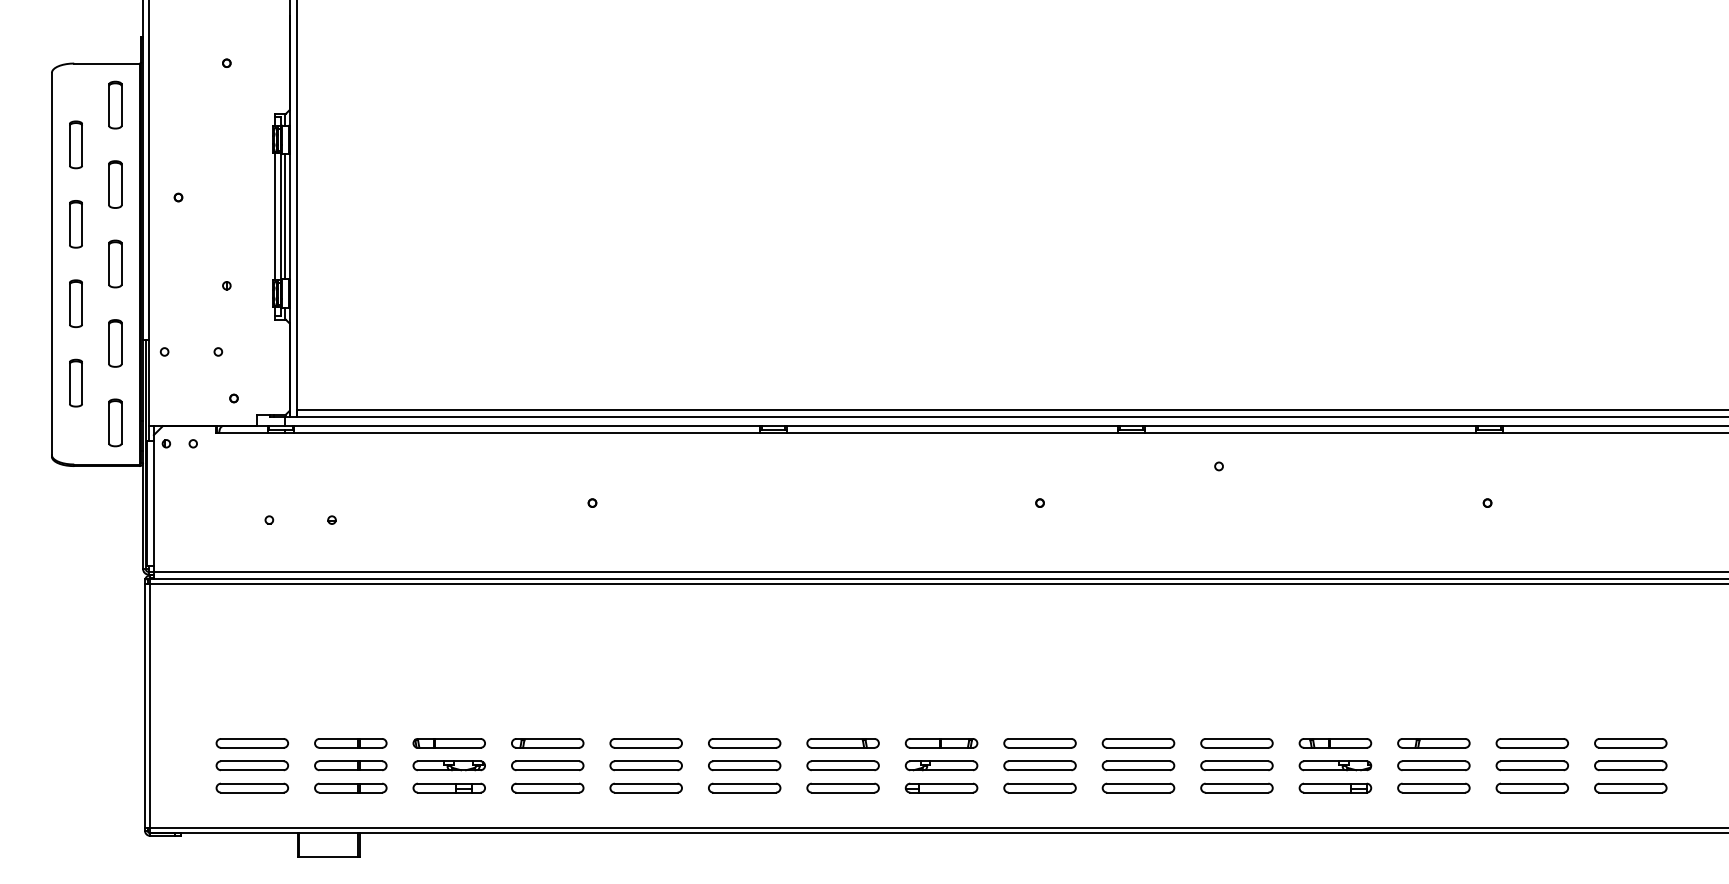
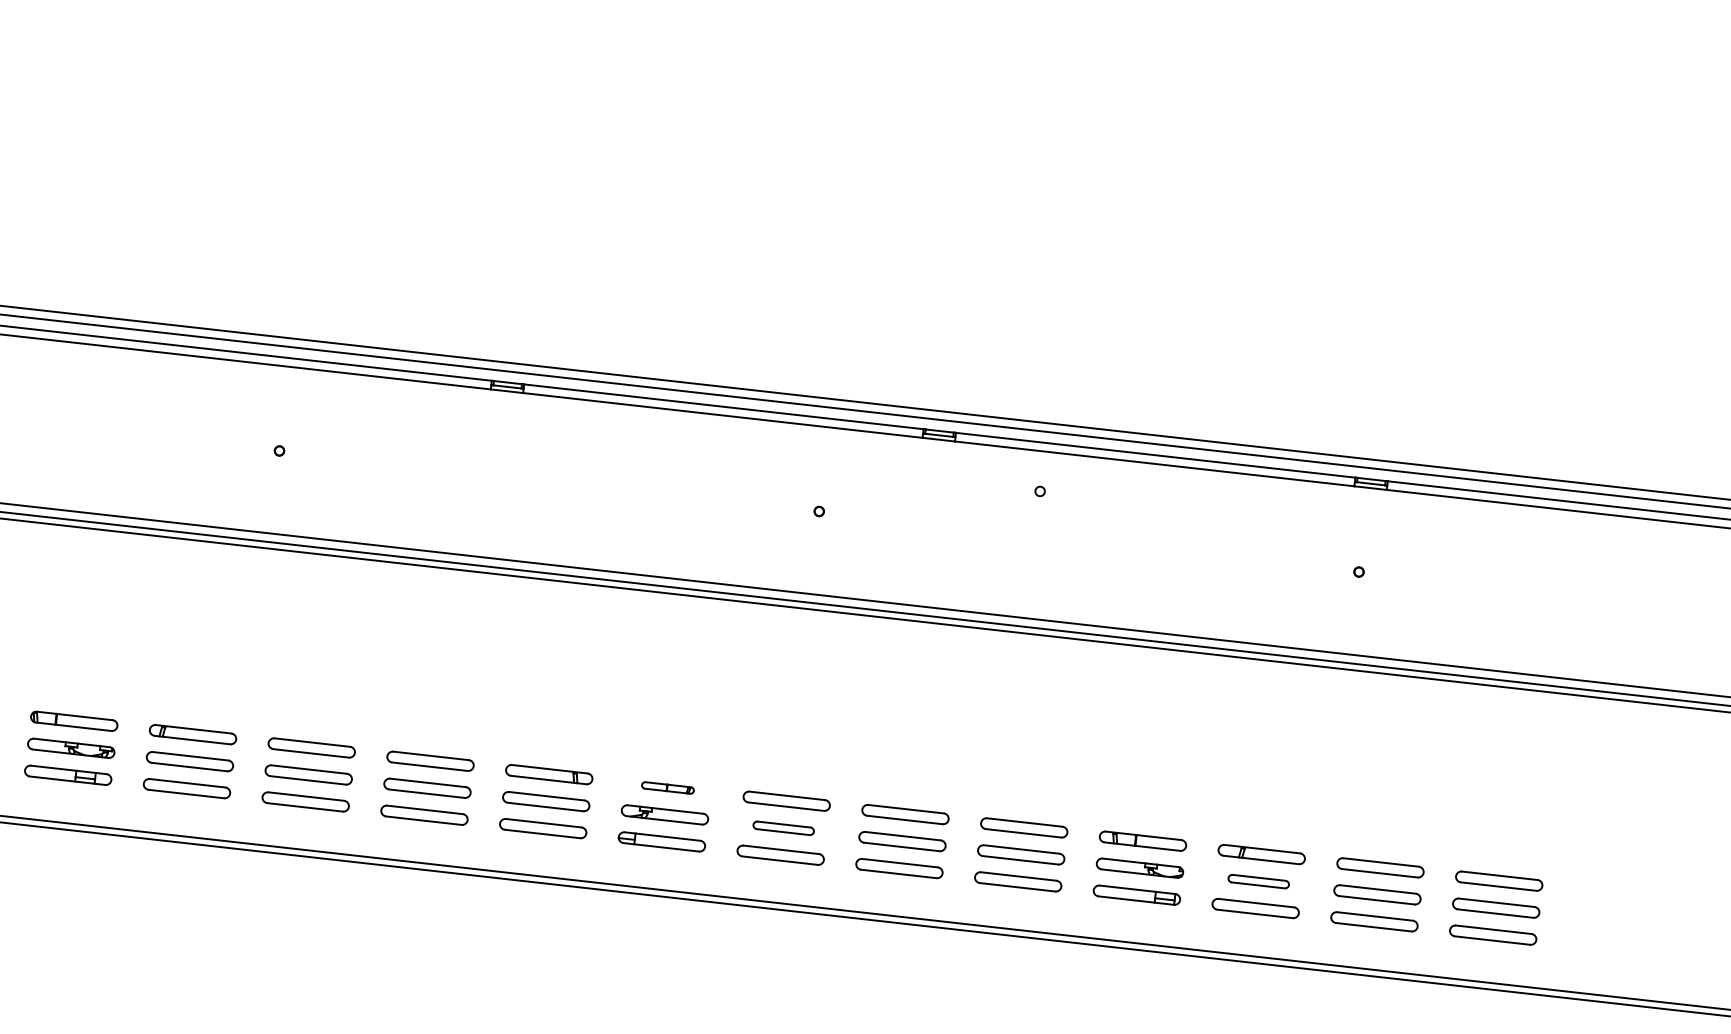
part: (941, 743) -> (667, 788), size x0.6
part: (1039, 765) -> (783, 827), size x0.7
part: (1433, 765) -> (1258, 881), size x0.7

